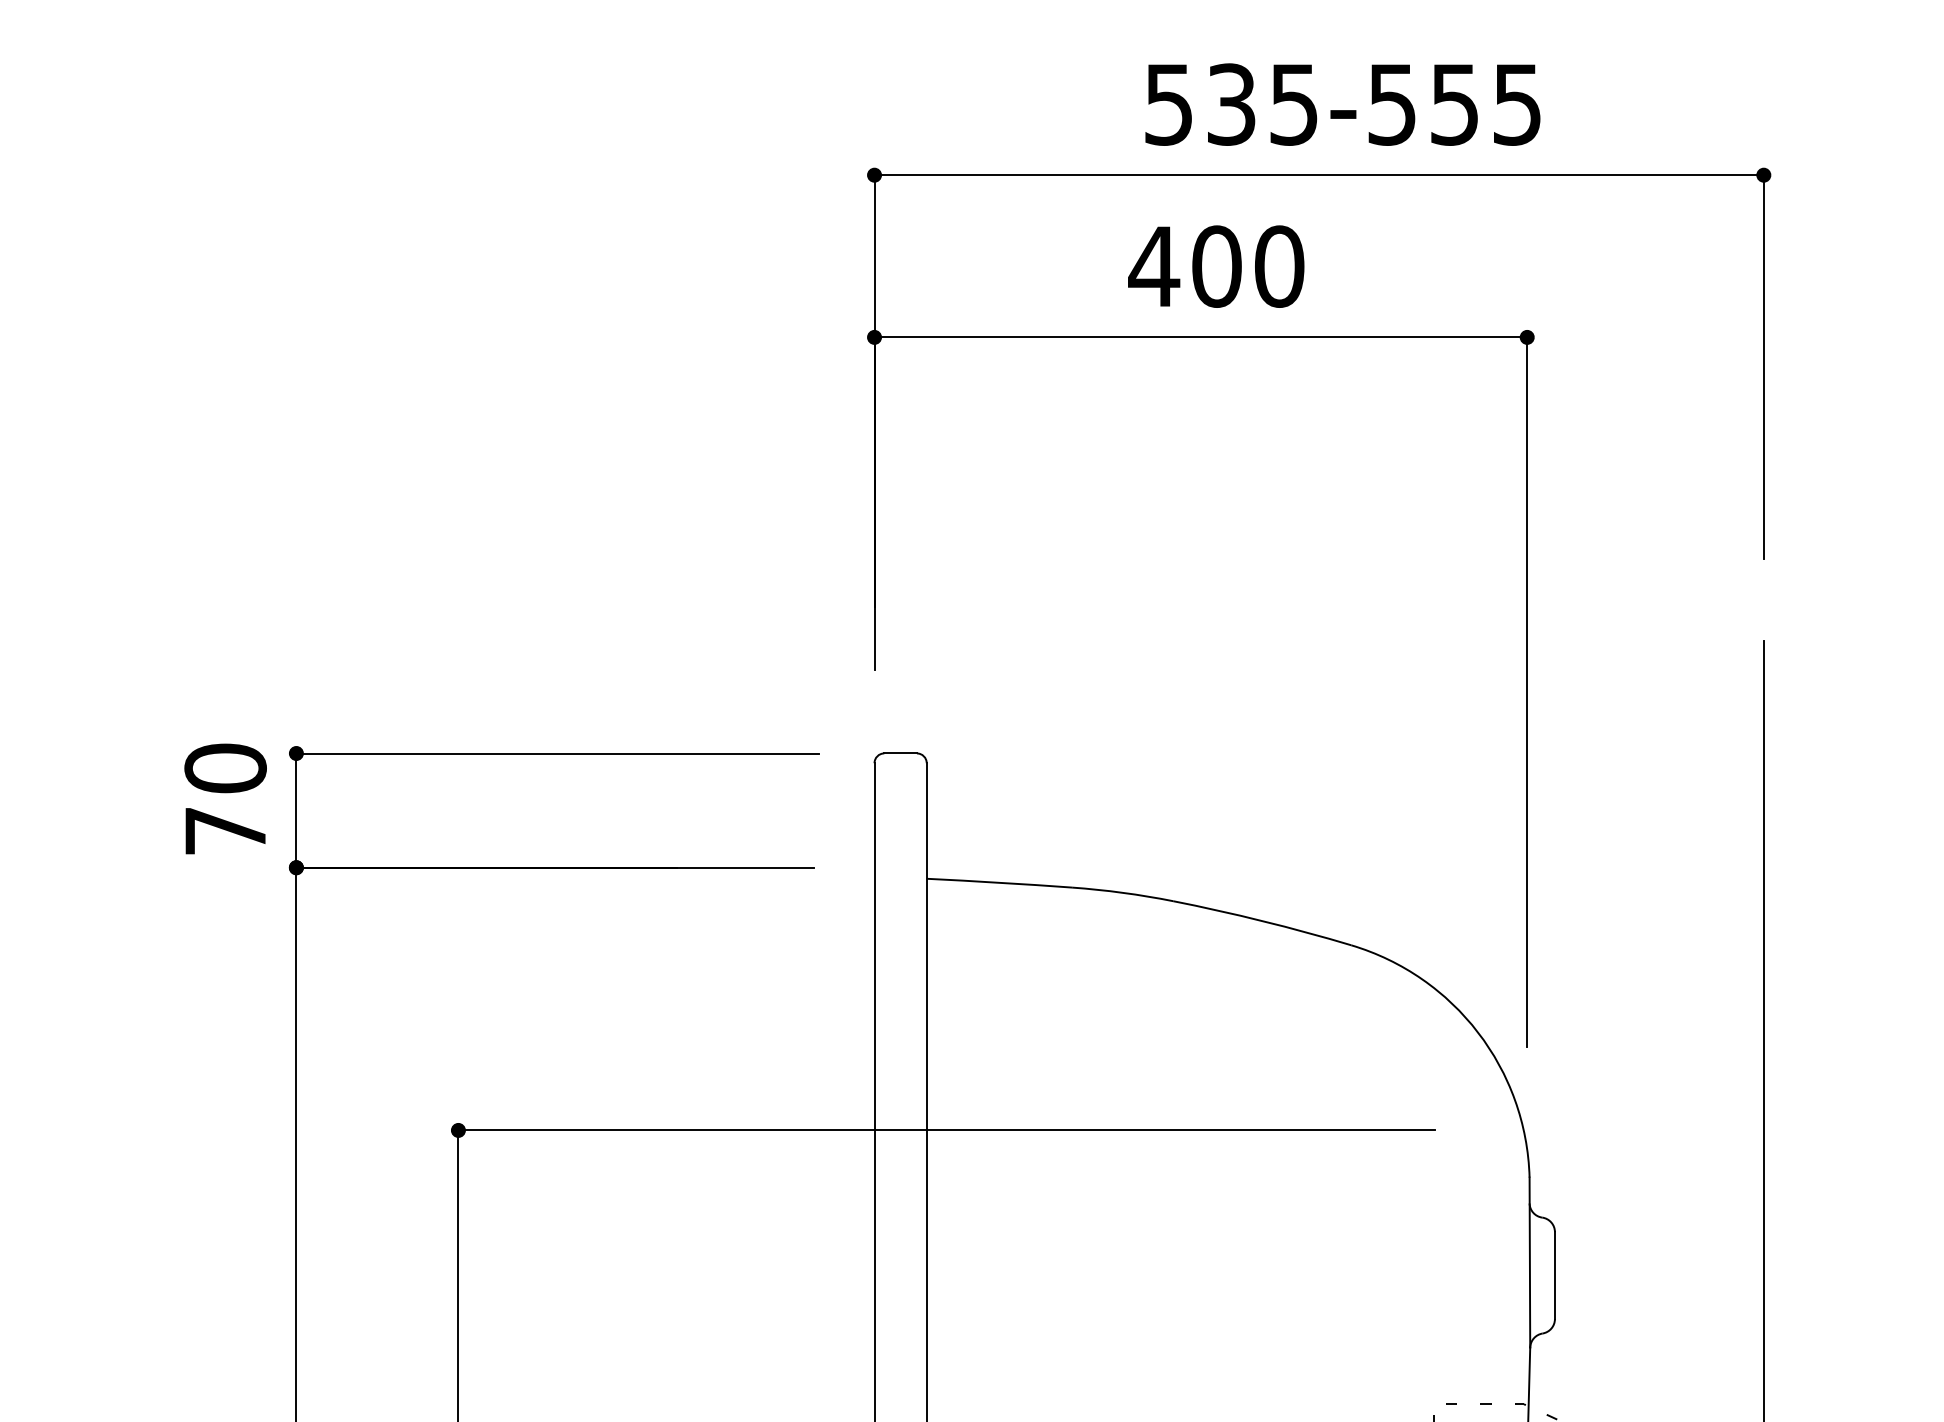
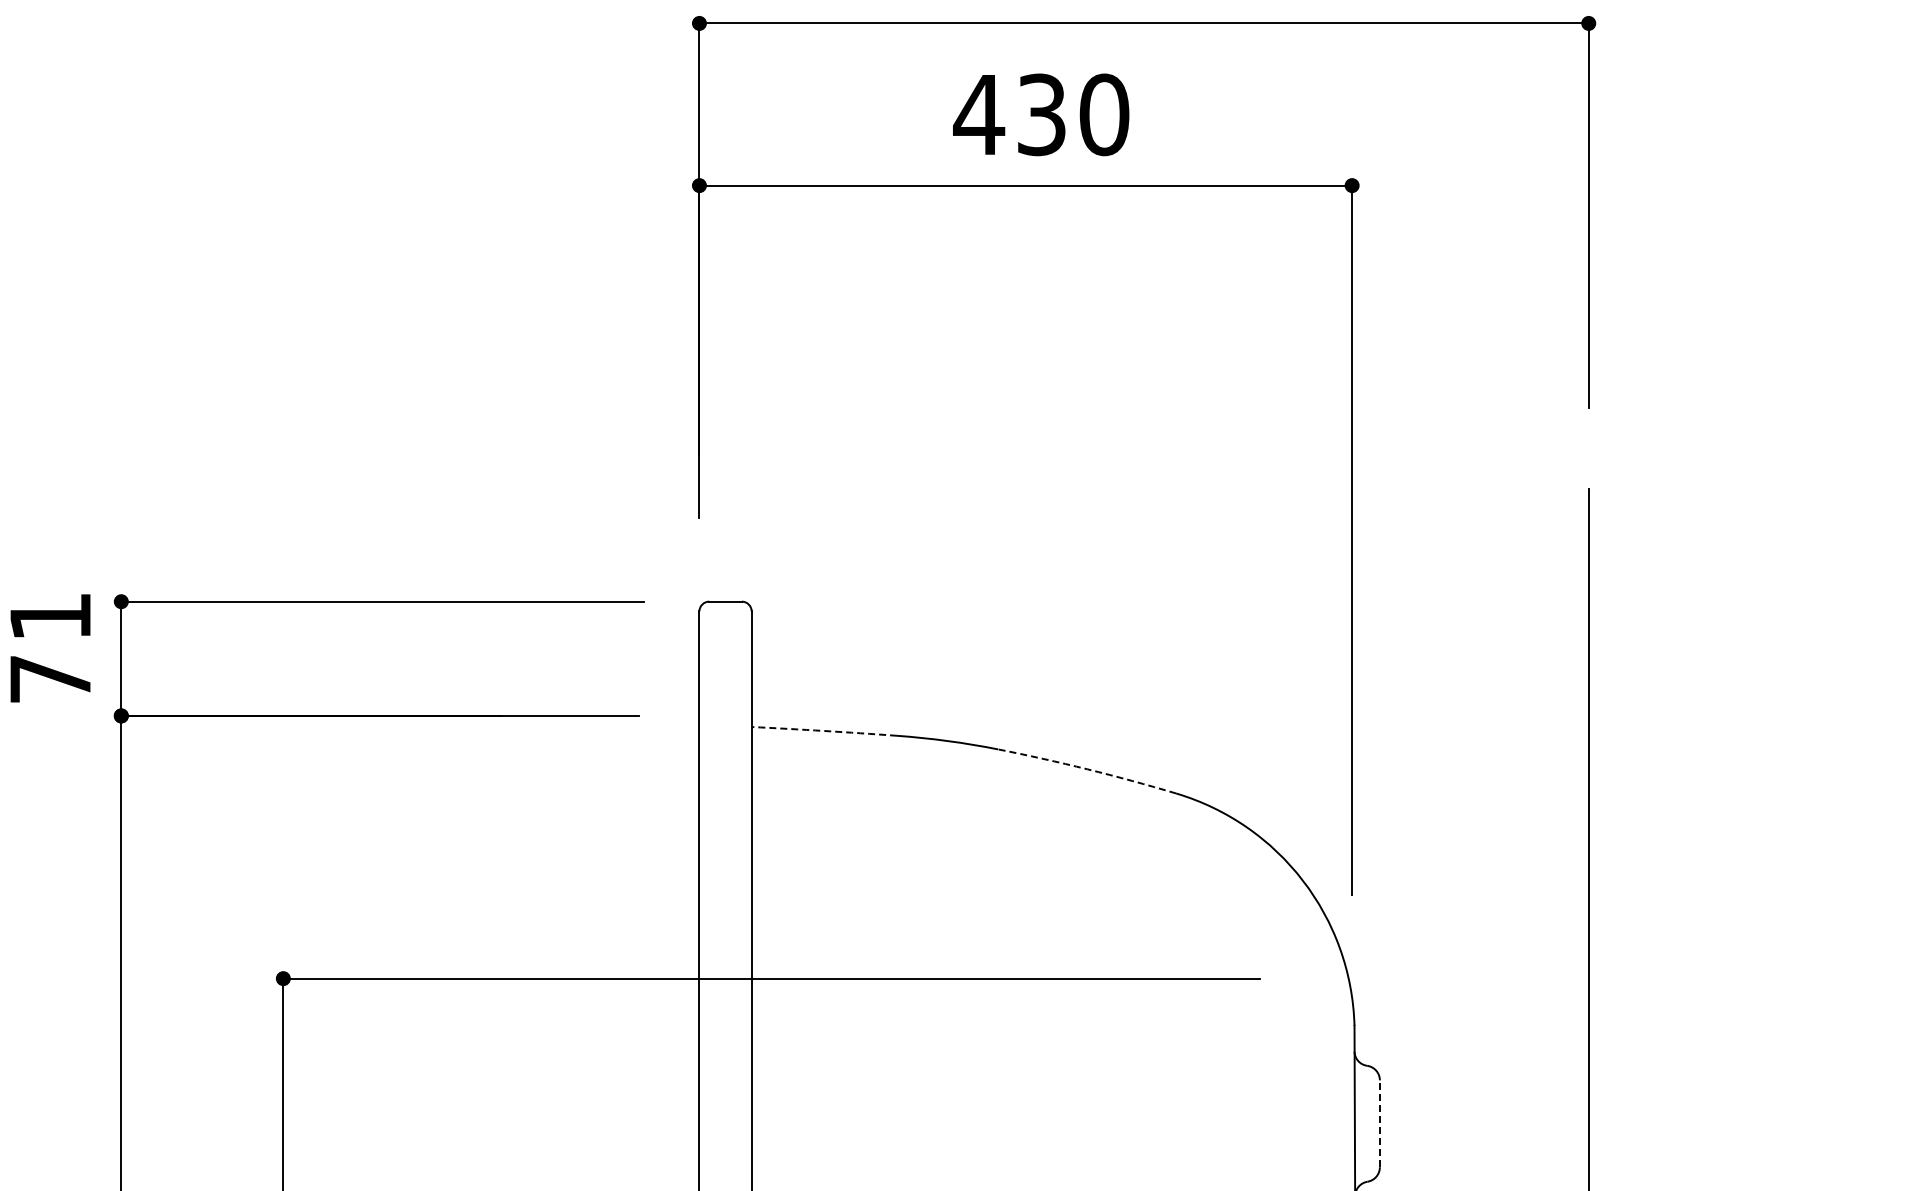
text: (1216, 266) -> (1041, 114), 400 -> 430
text: (225, 768) -> (50, 616), 70 -> 71
arc: (999, 882) -> (824, 730), solid -> dashed
arc: (1262, 921) -> (1087, 769), solid -> dashed
line: (1554, 1275) -> (1379, 1123), solid -> dashed

